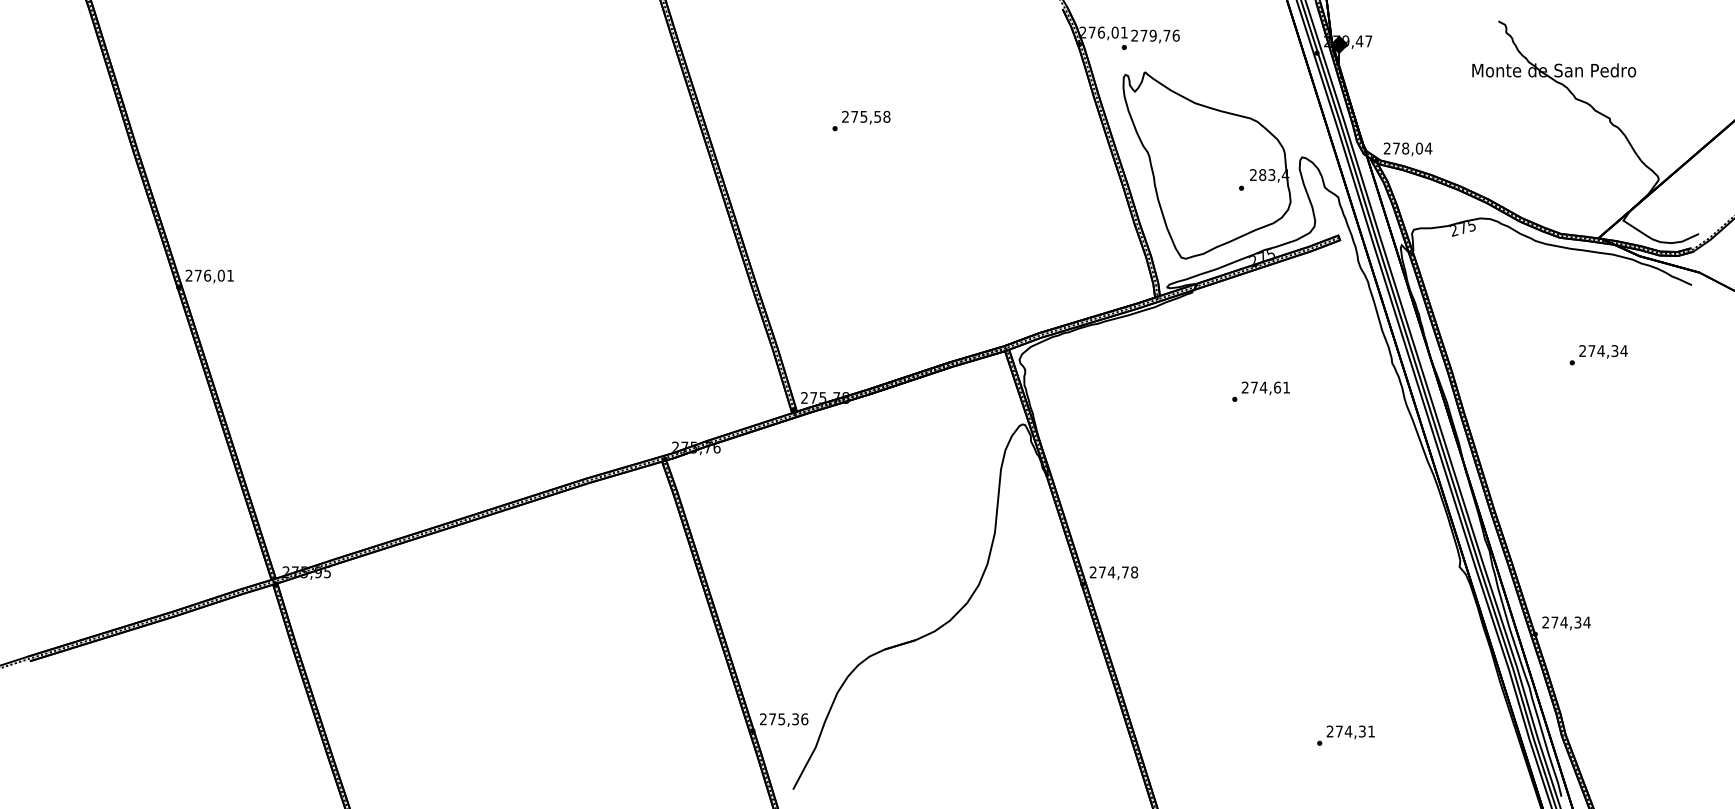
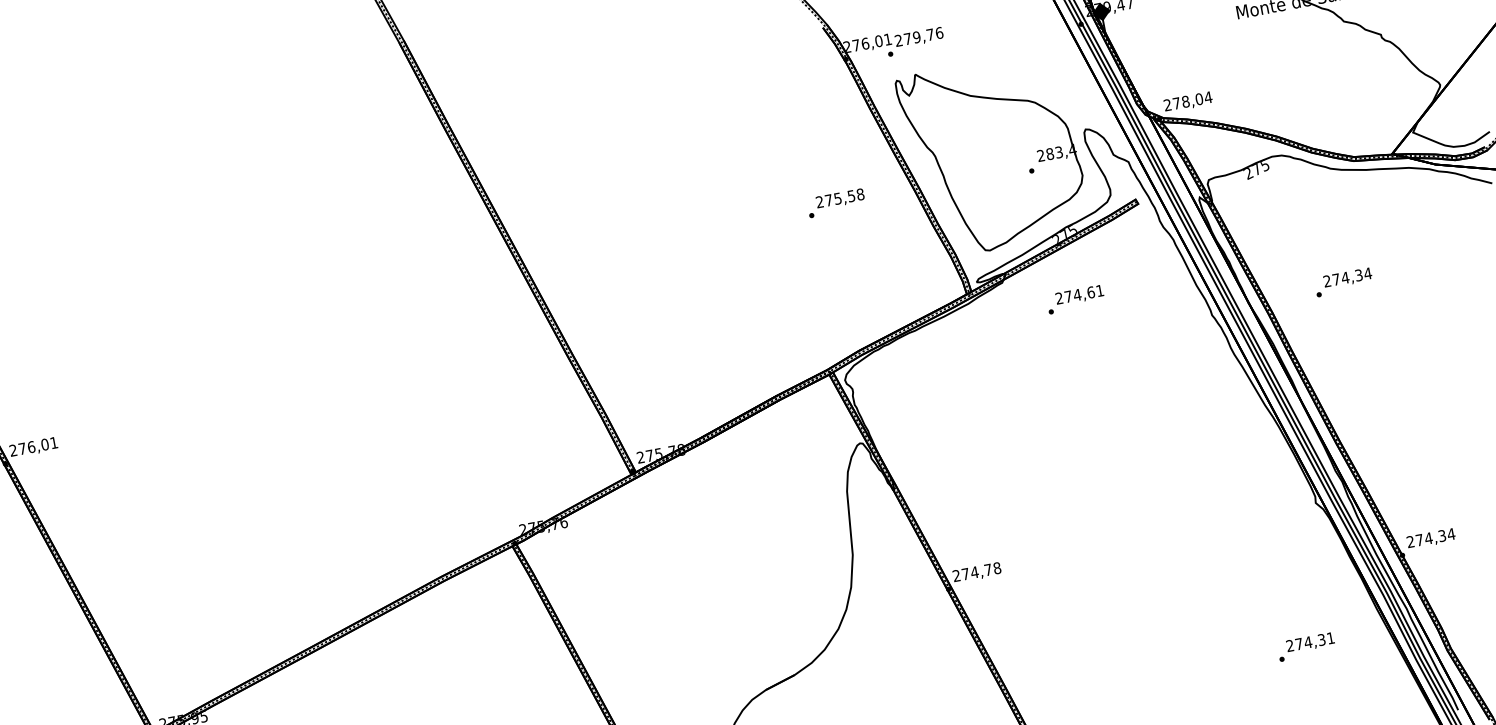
text: (861, 120) -> (836, 202), moved
text: (1598, 355) -> (1343, 282), moved
text: (1260, 391) -> (1075, 299), moved
text: (1345, 735) -> (1305, 646), moved

